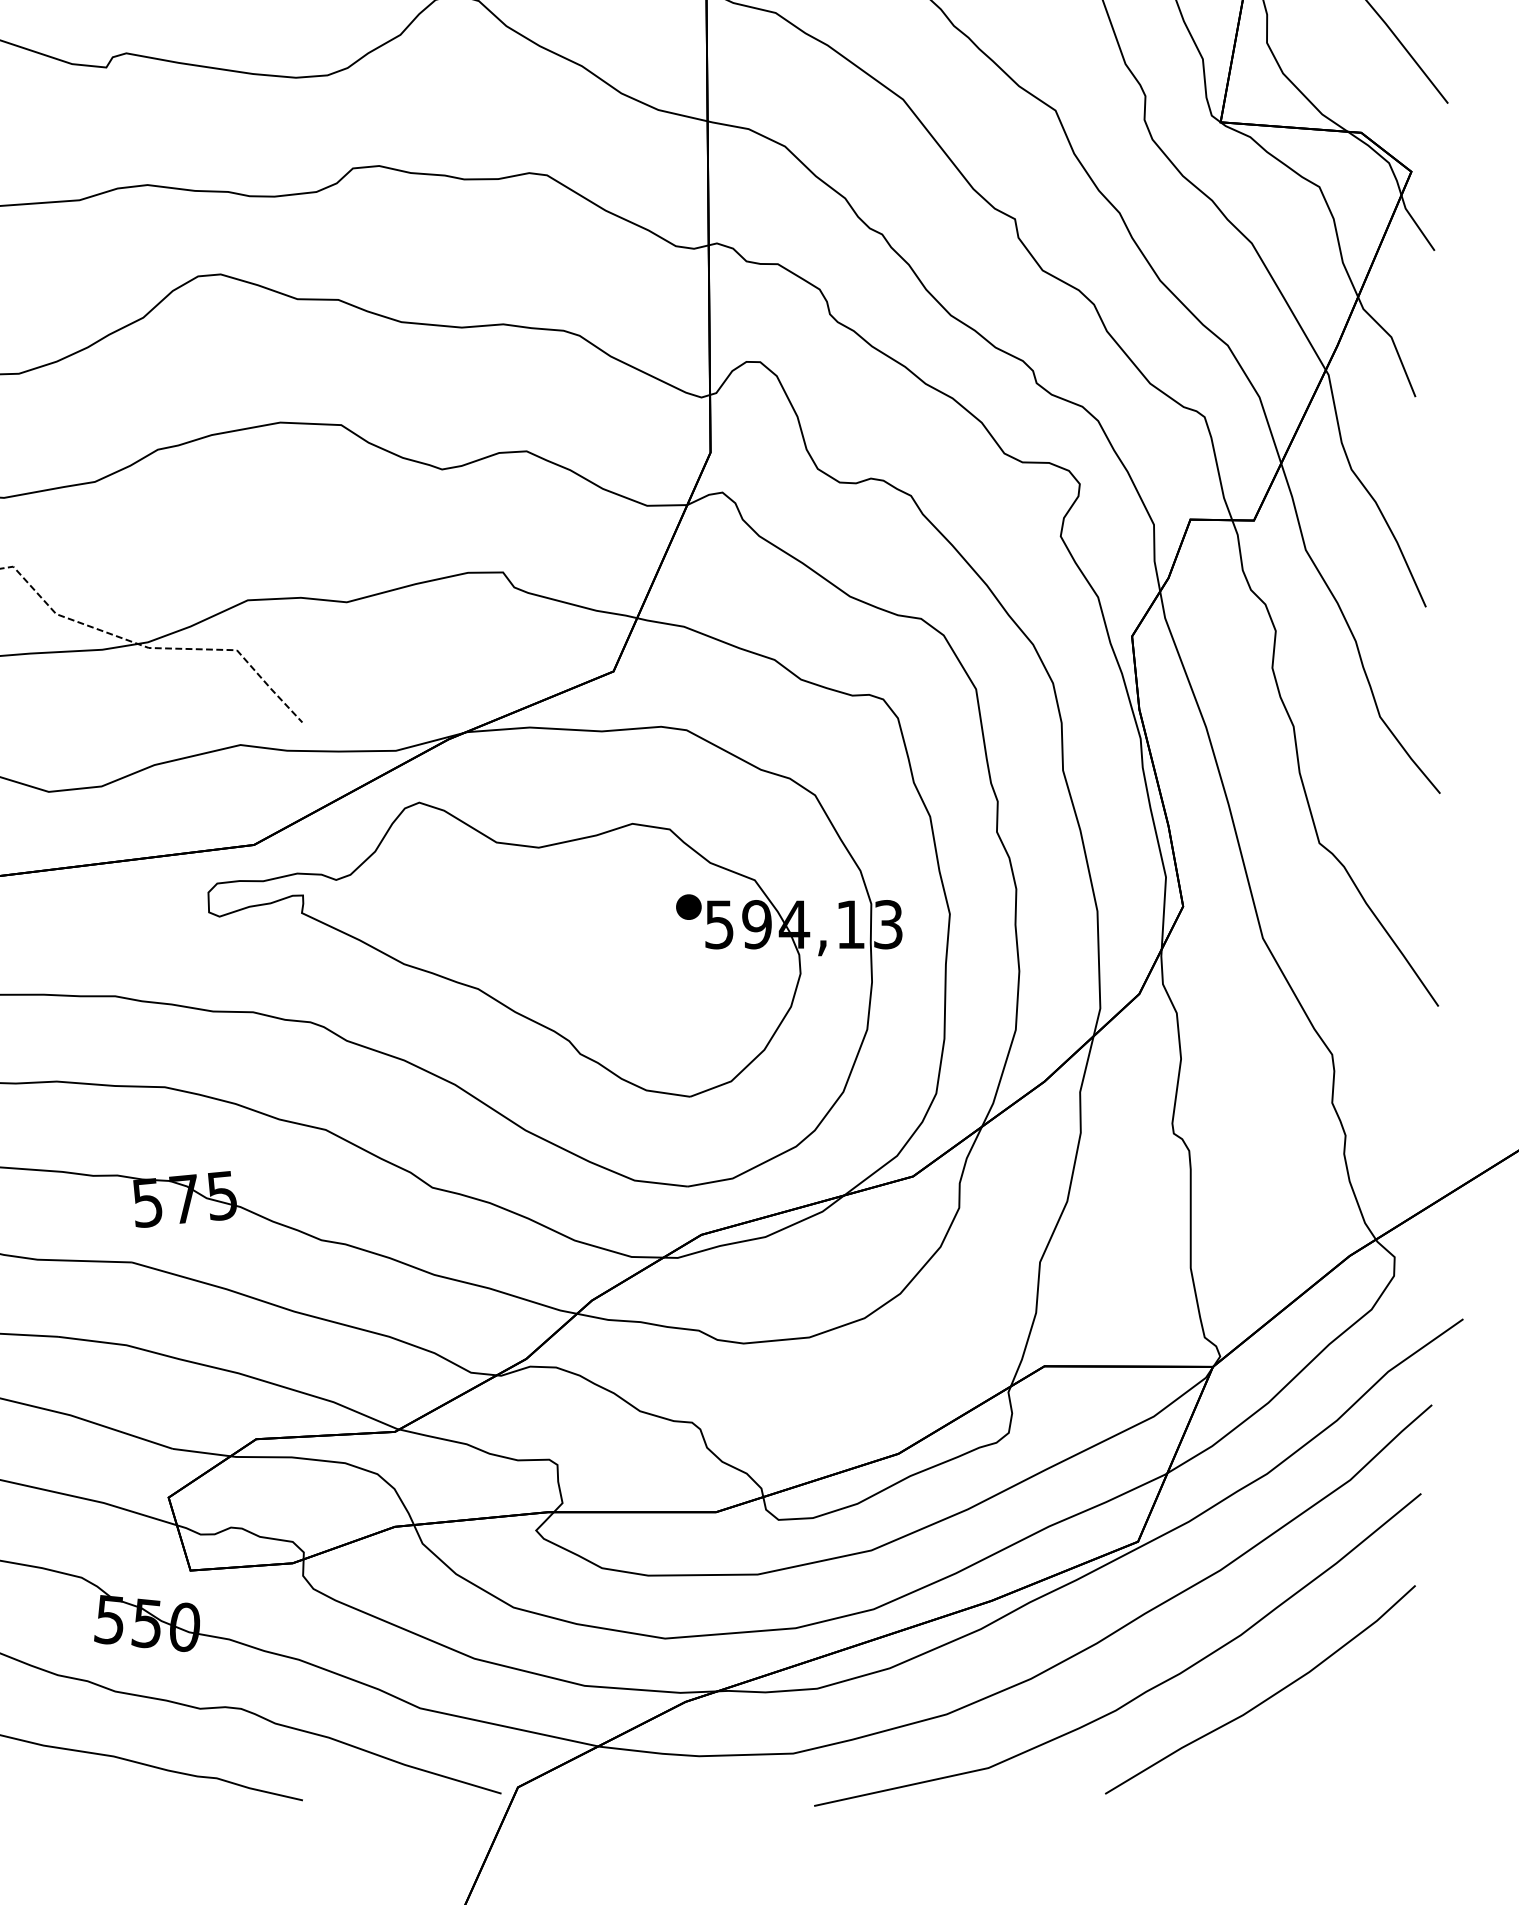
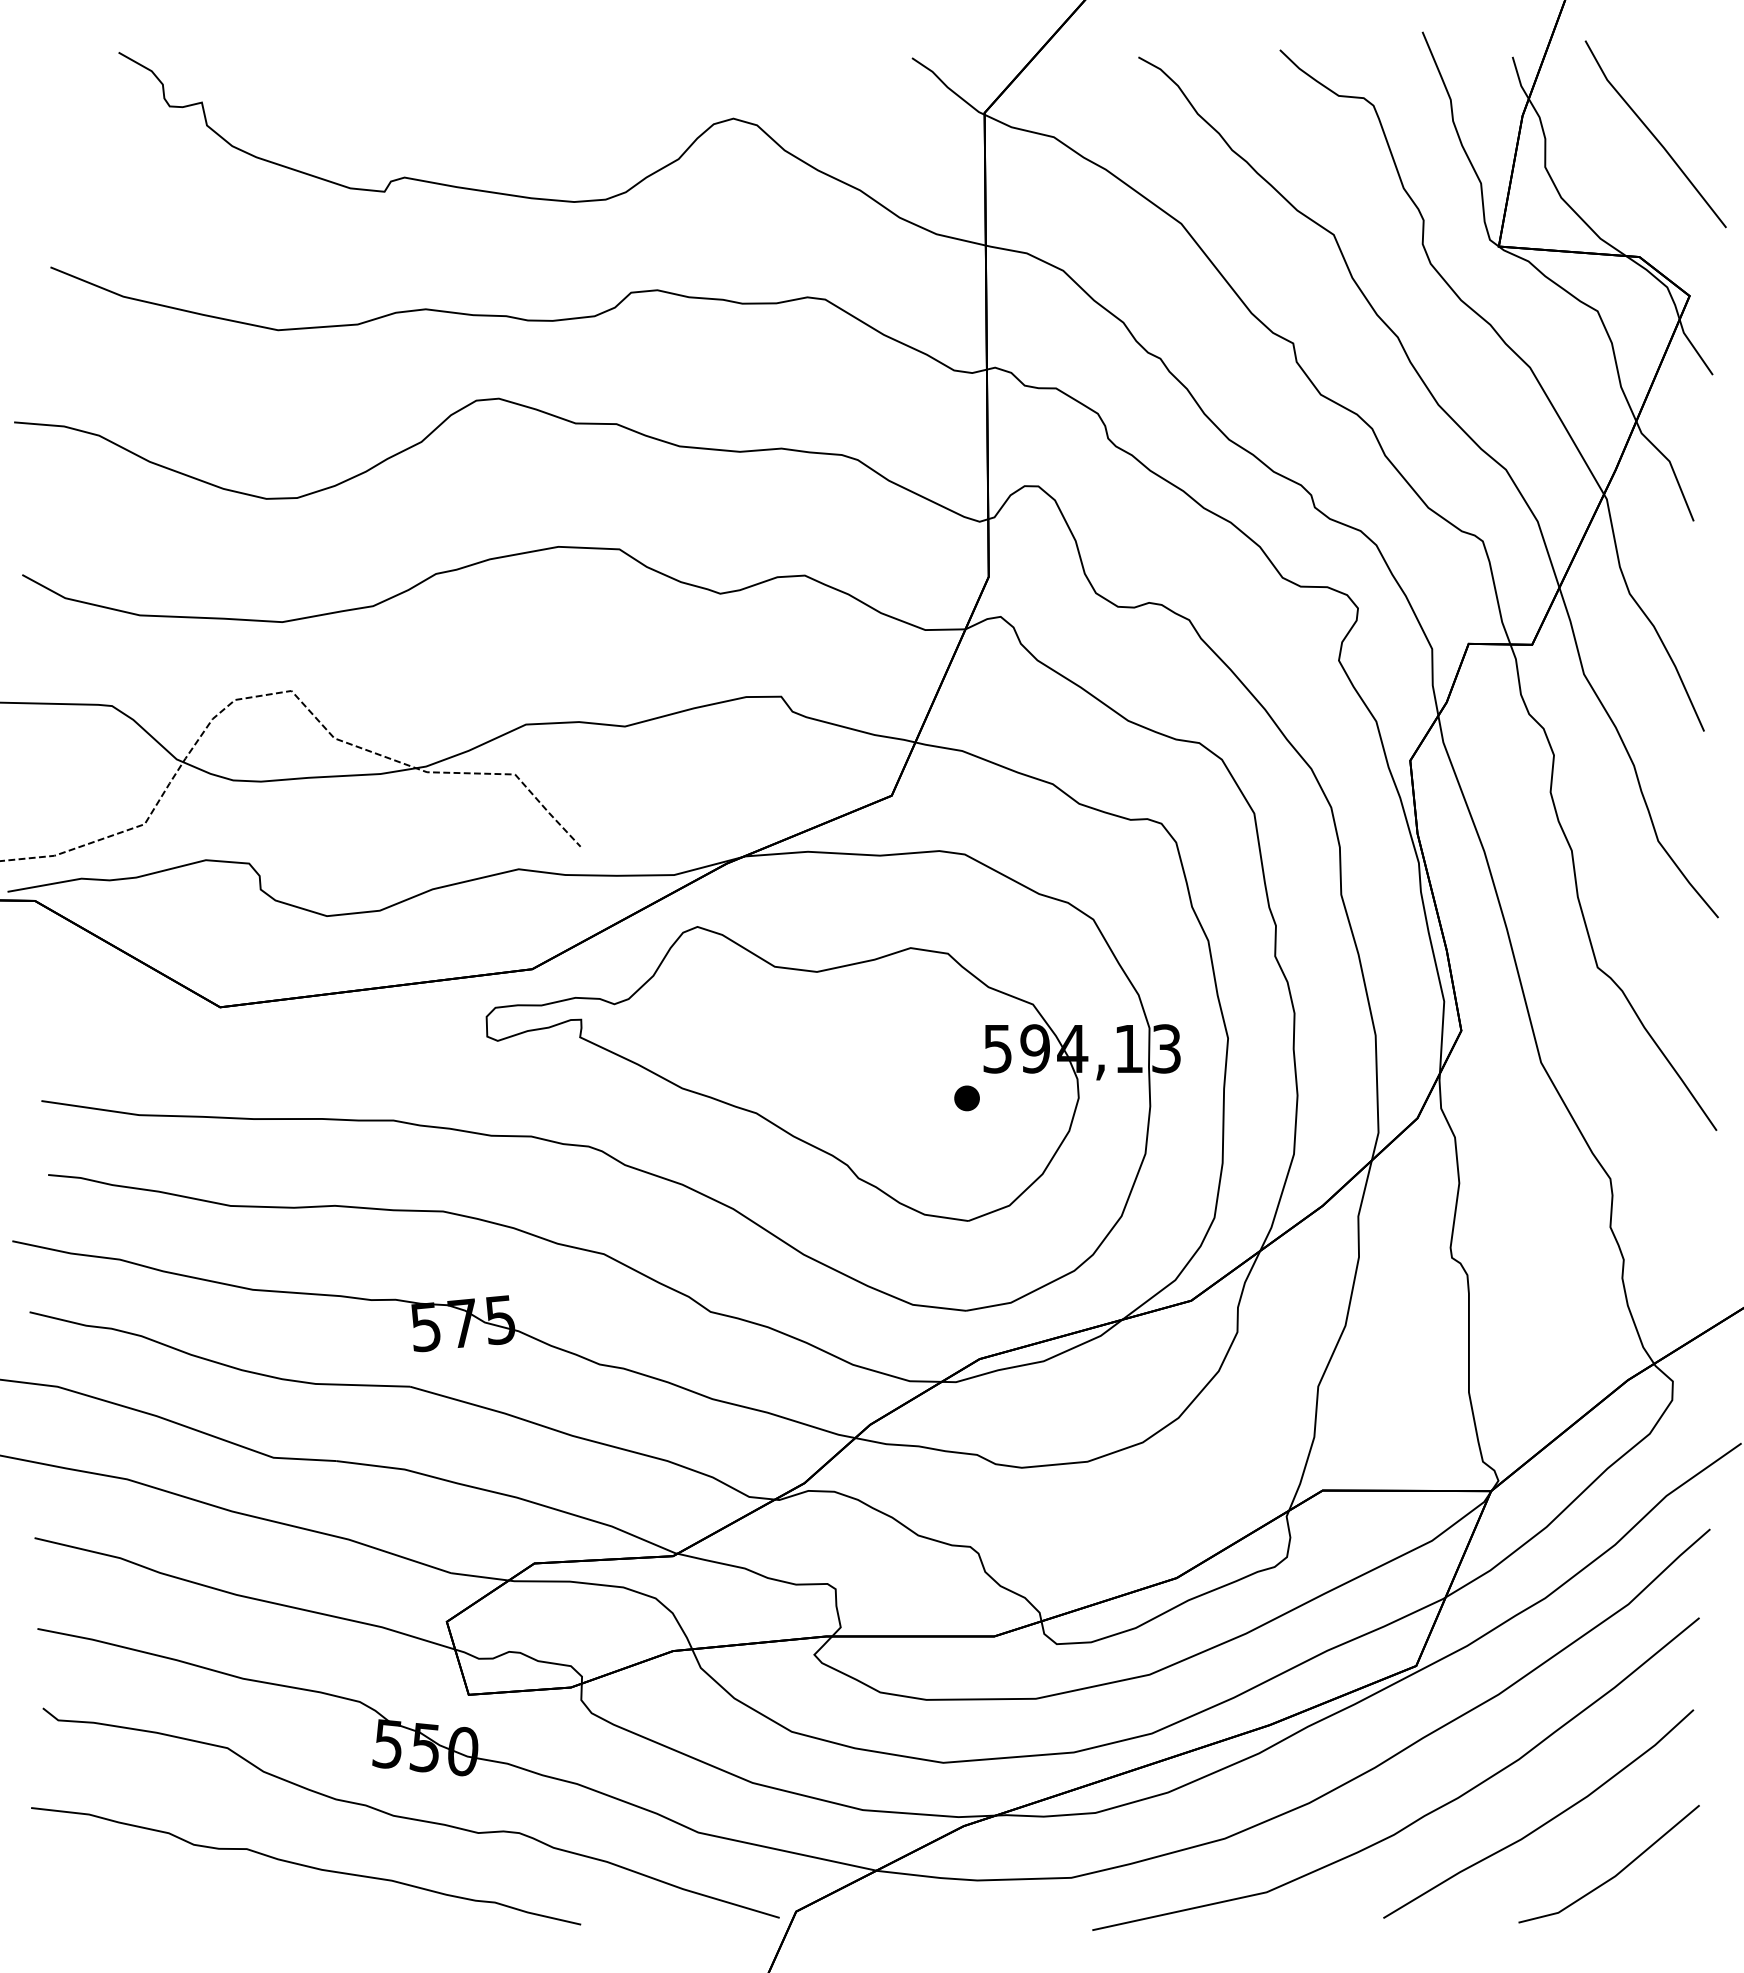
part: (688, 907) -> (966, 1098), moved
line: (1337, 1750) -> (1615, 1874), added

